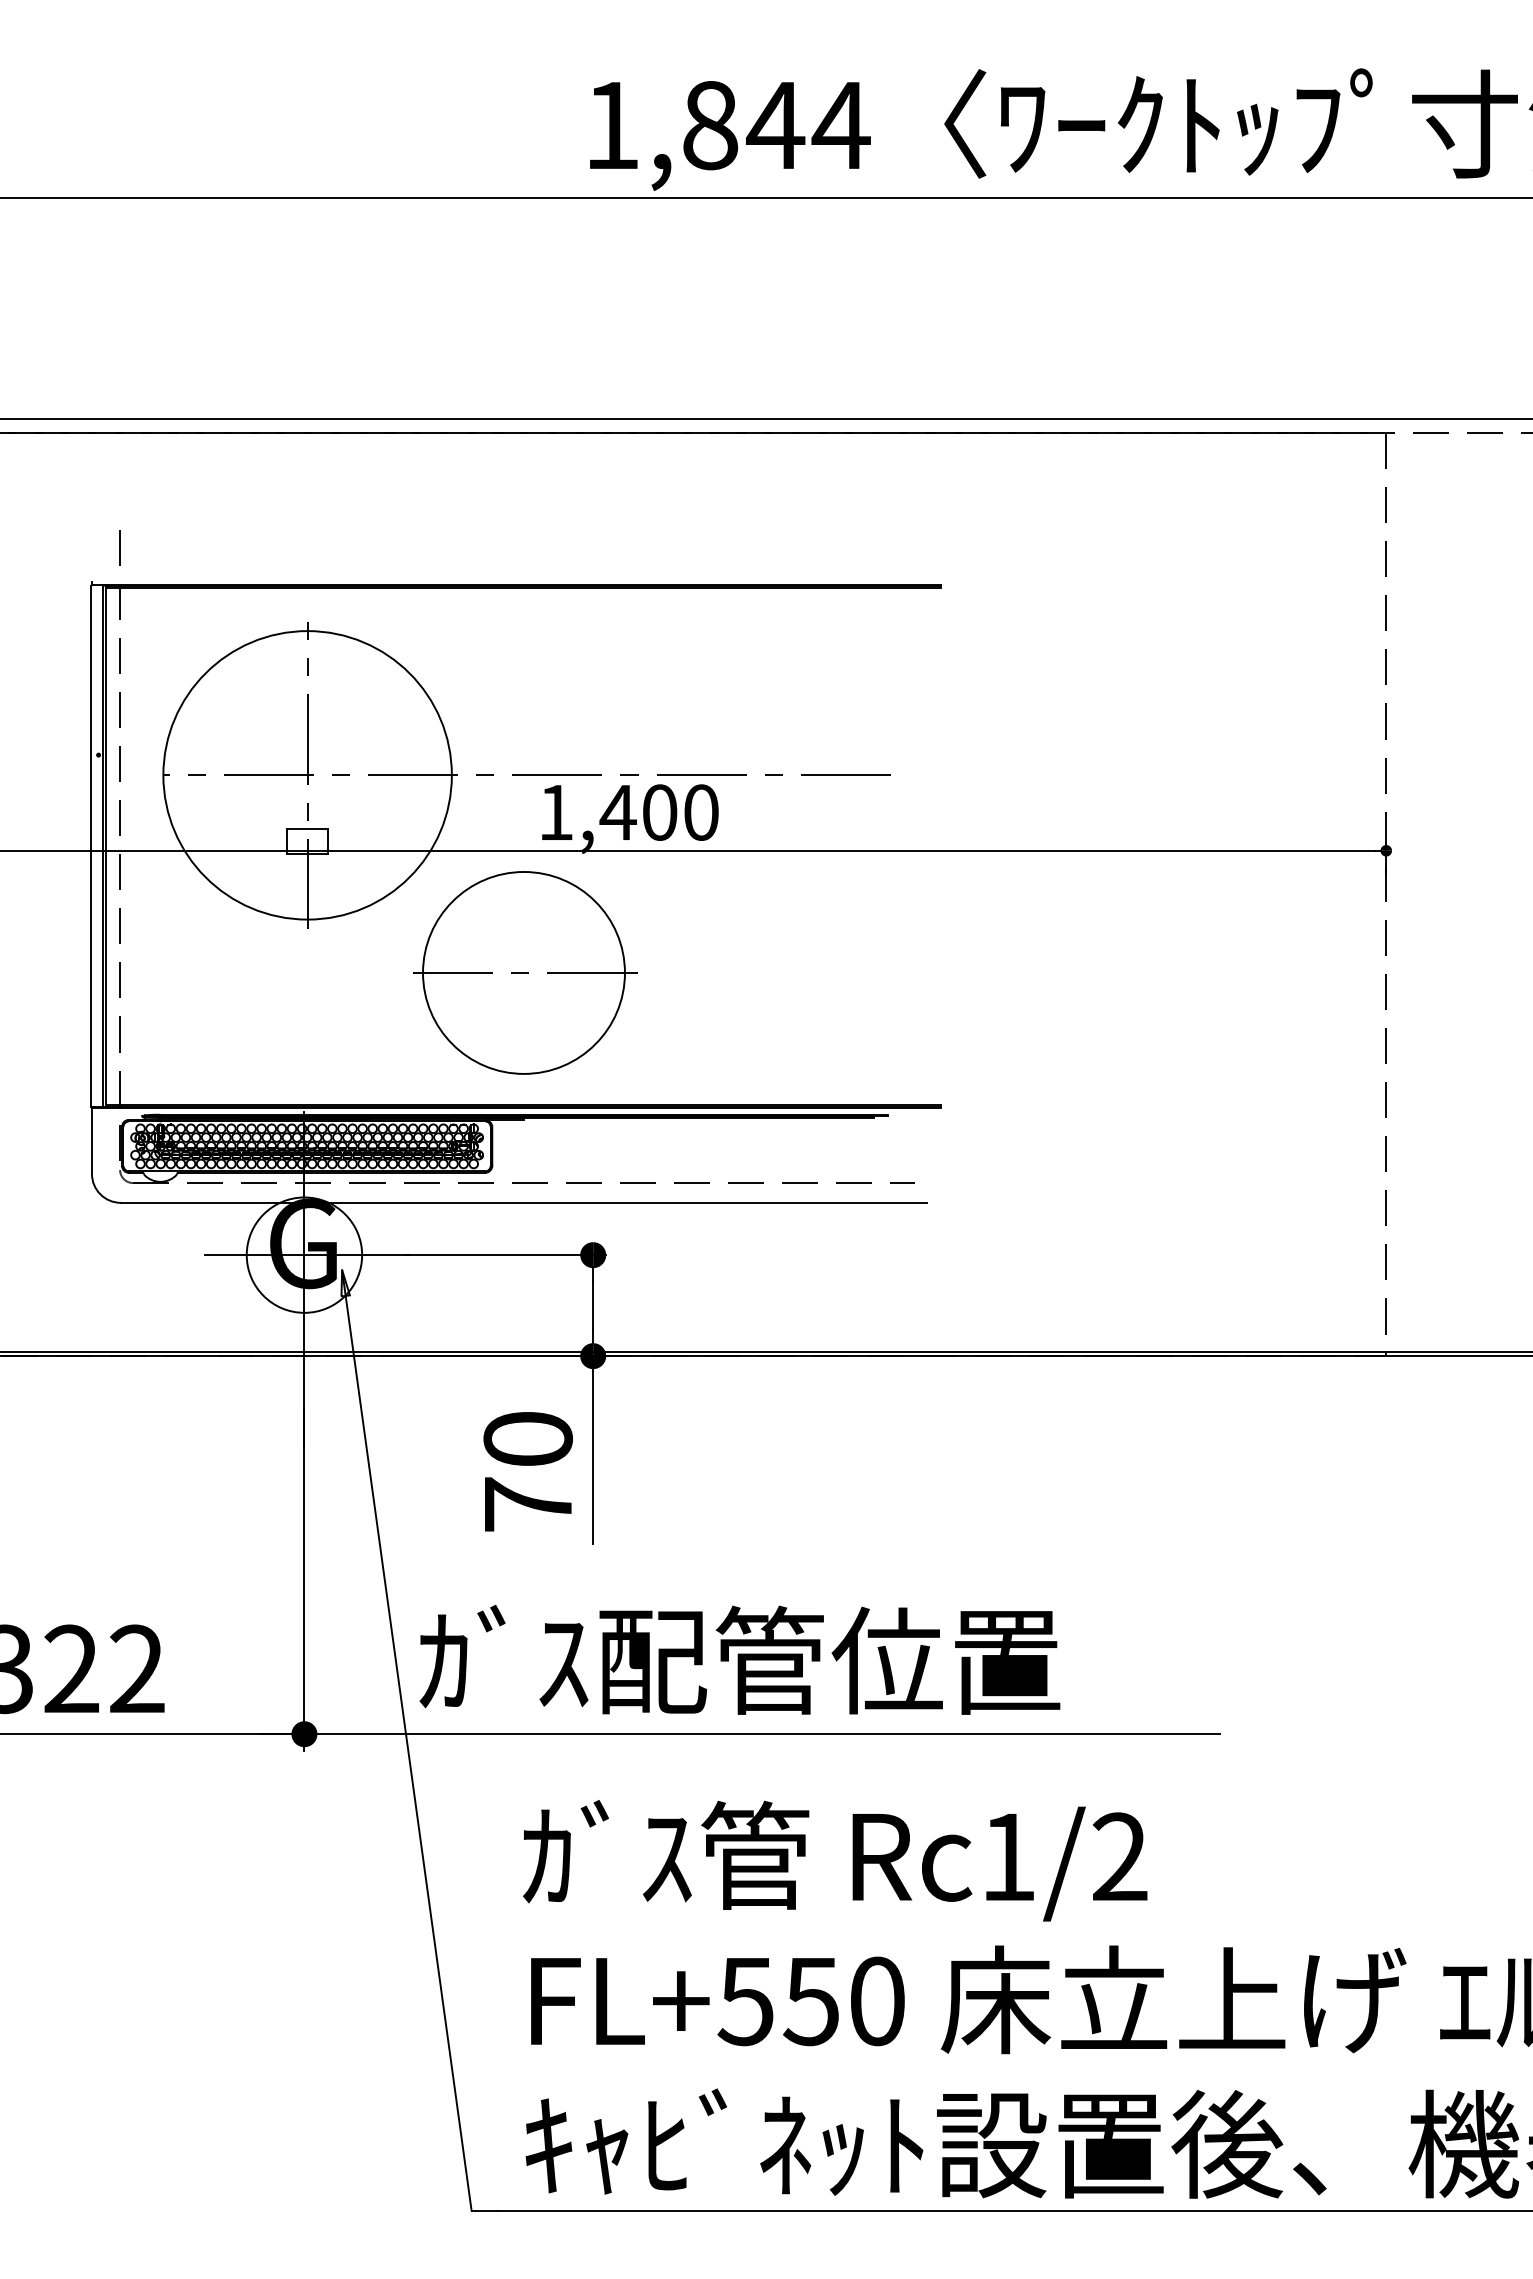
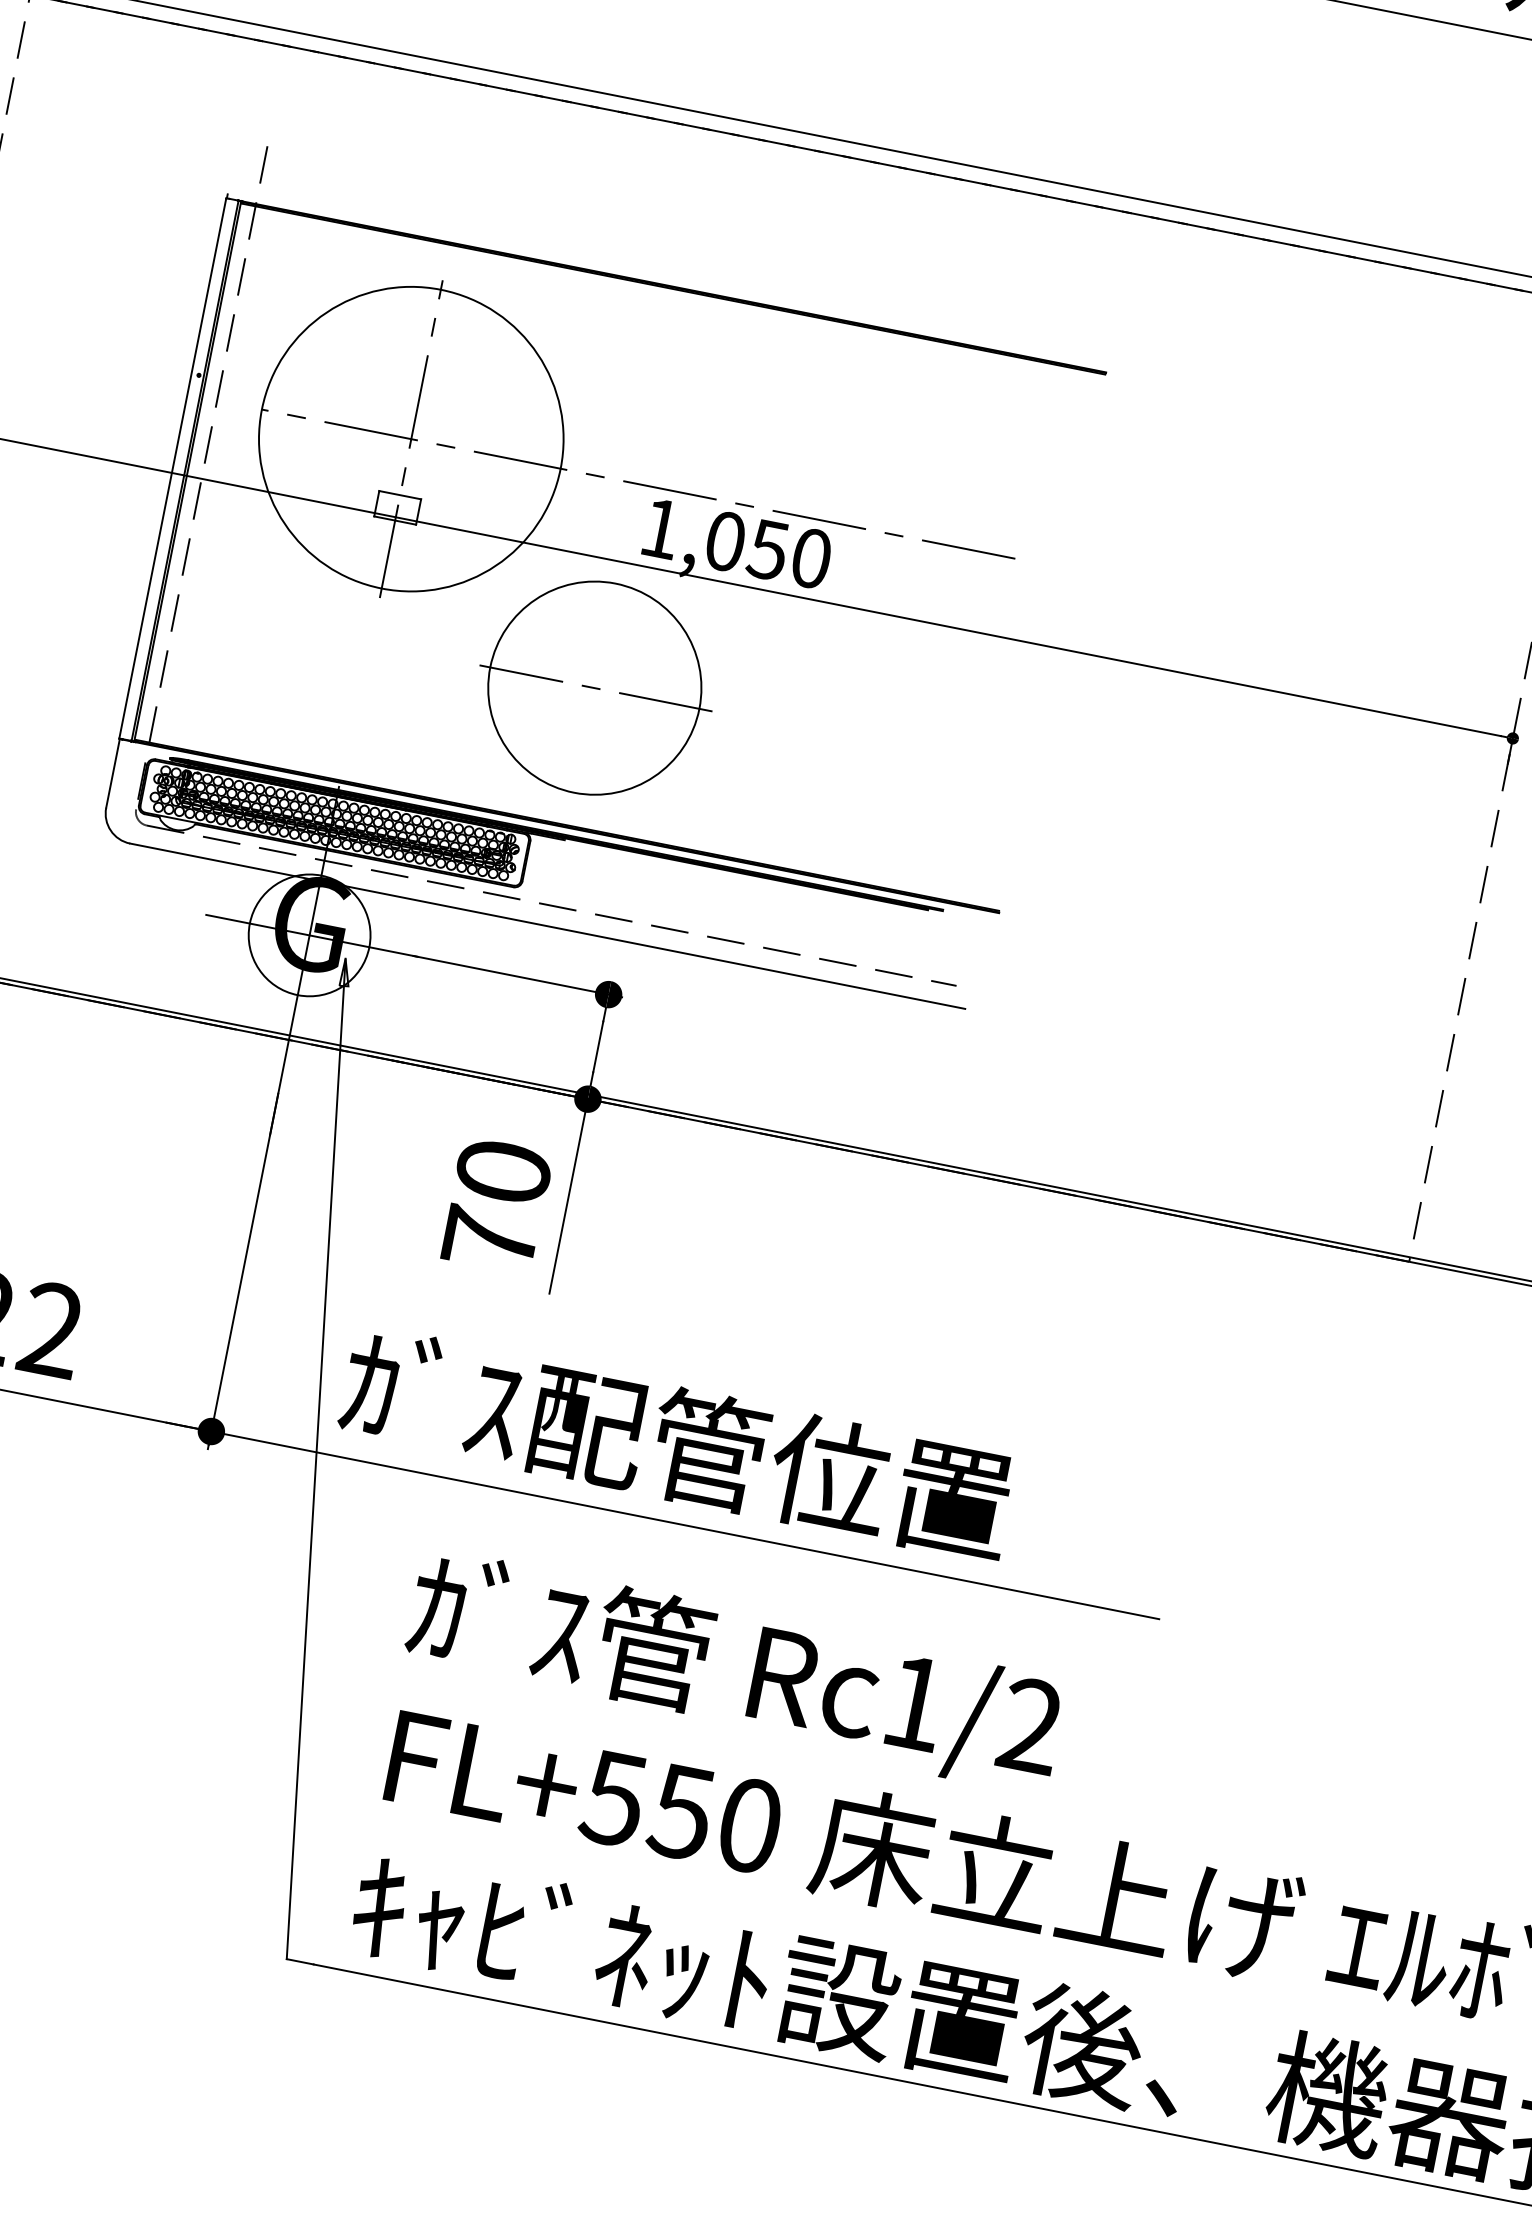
text: (638, 812) -> (746, 545), 1,400 -> 1,050

